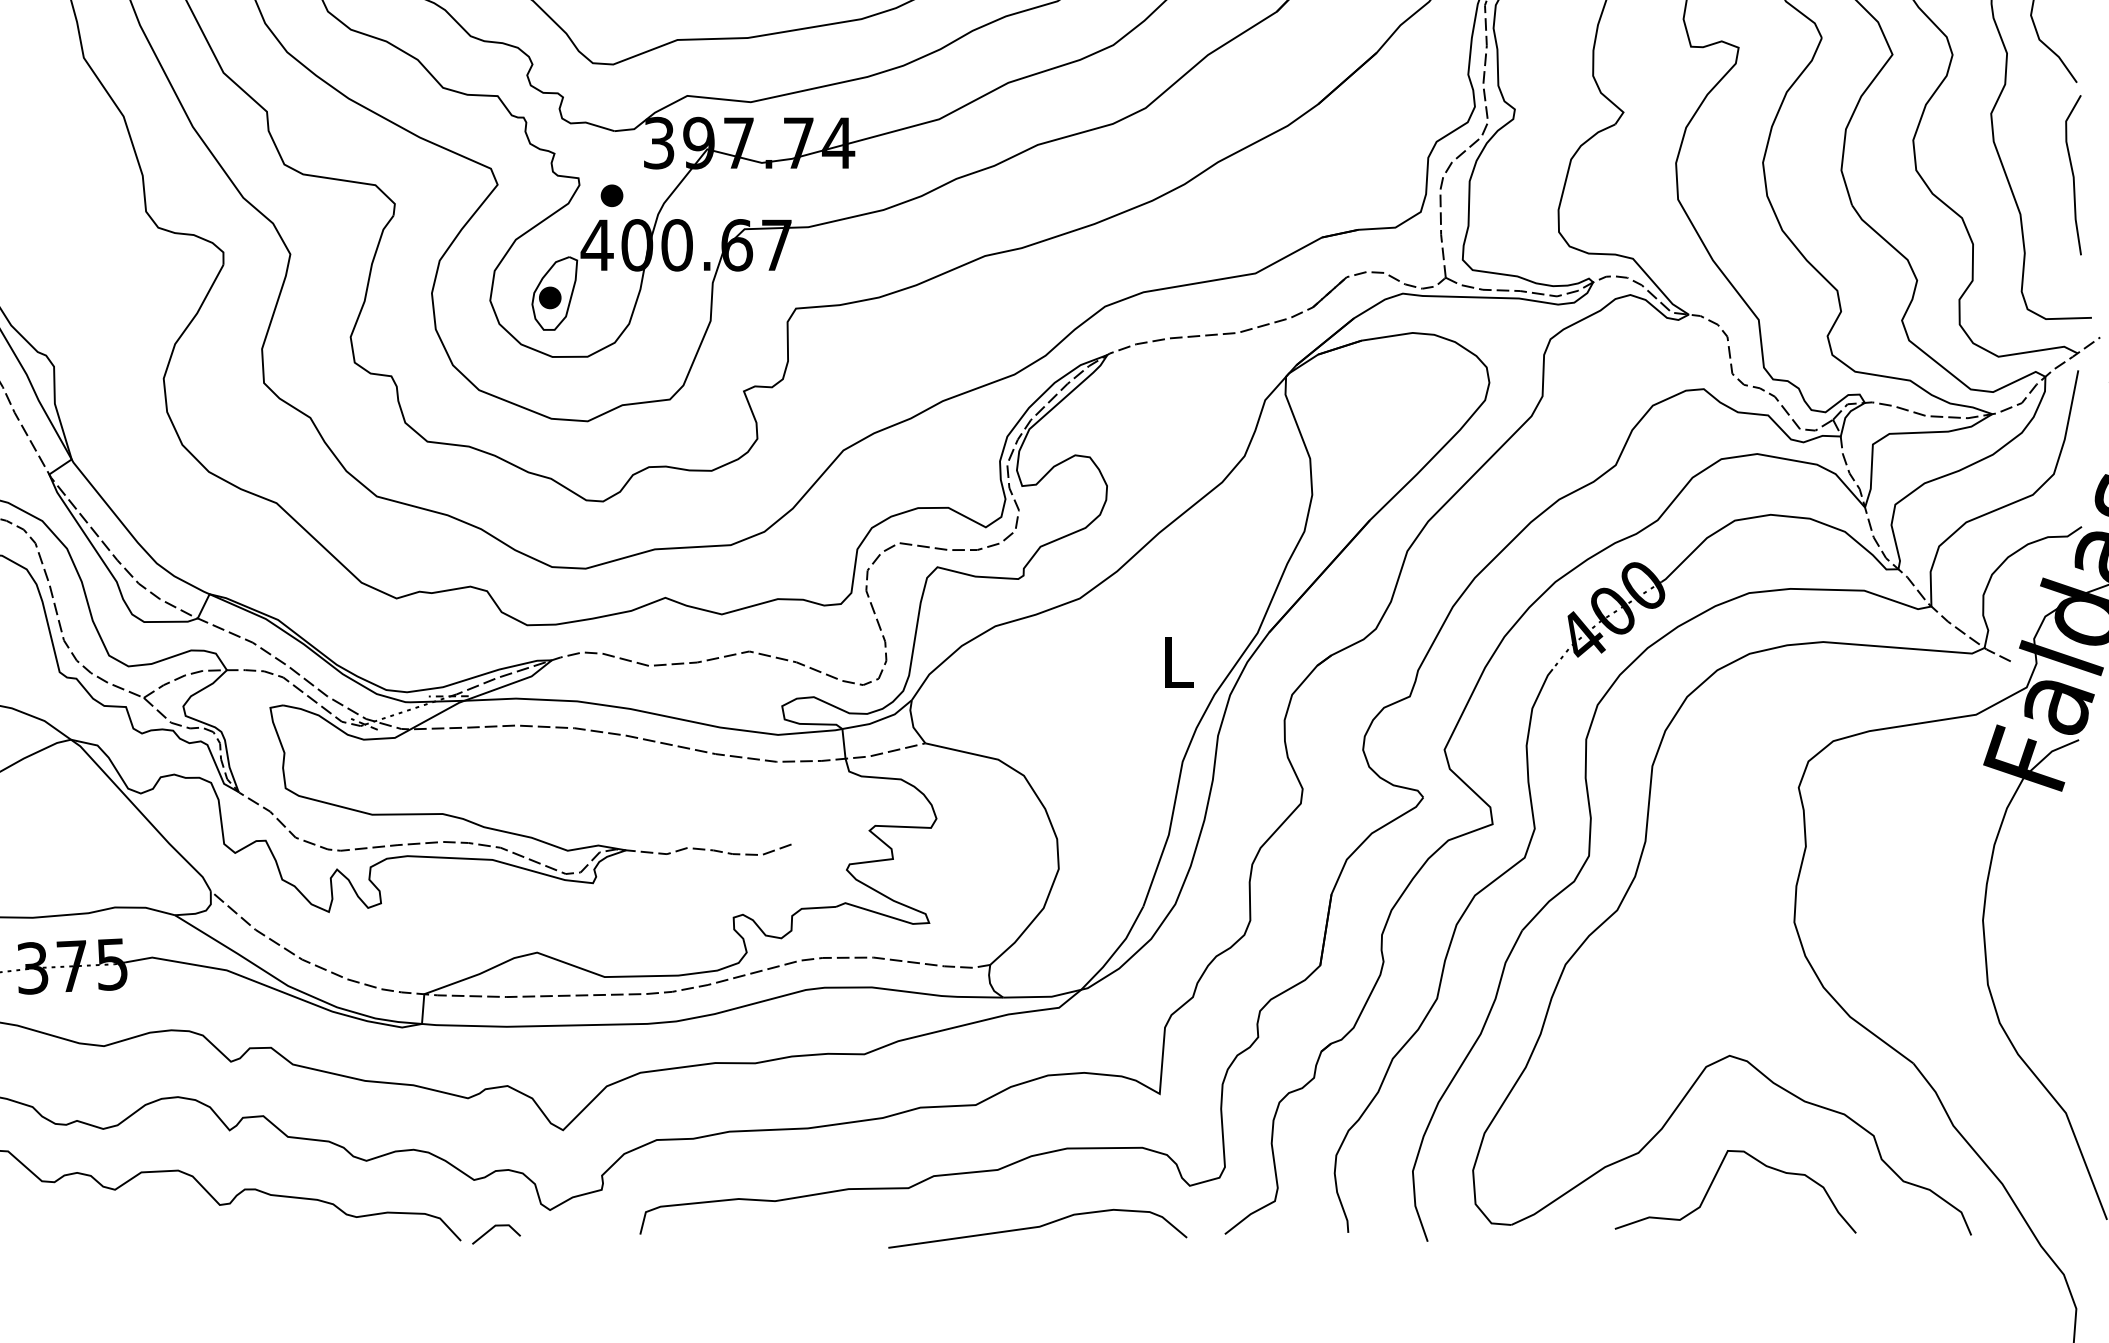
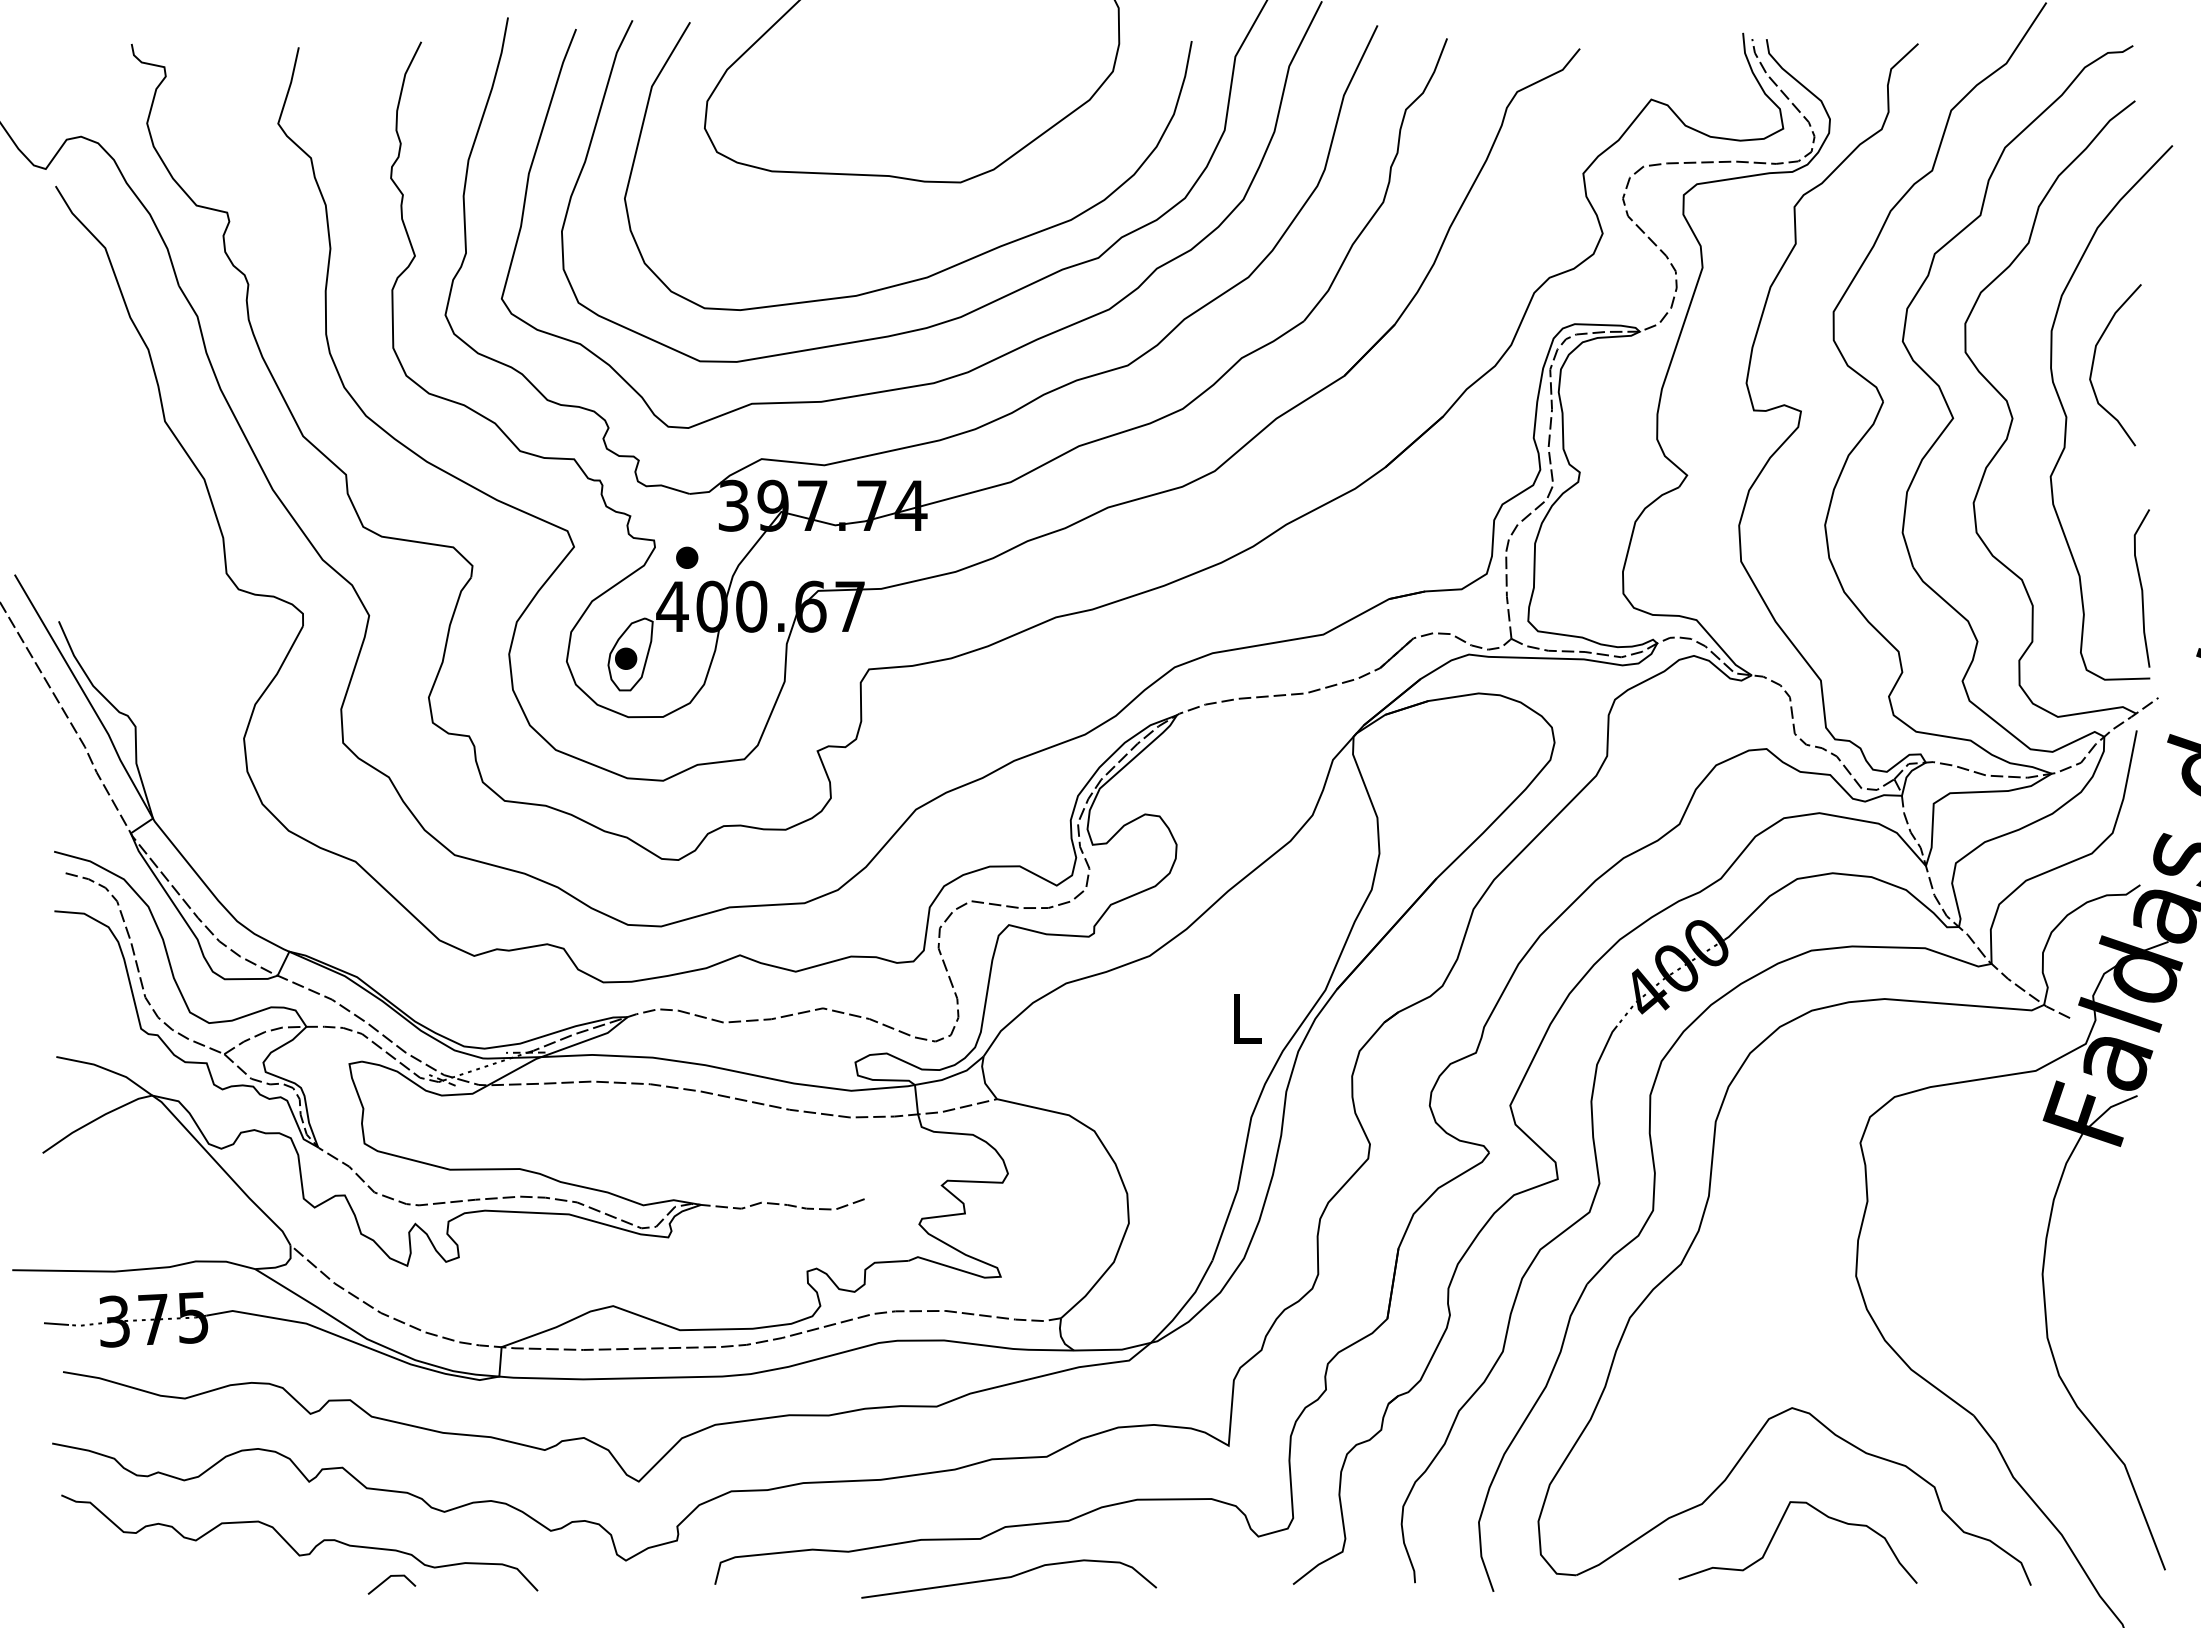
curve: (2072, 175) -> (2141, 588), moved
curve: (1038, 1228) -> (1009, 1578), moved
line: (492, 1229) -> (388, 1579), moved

